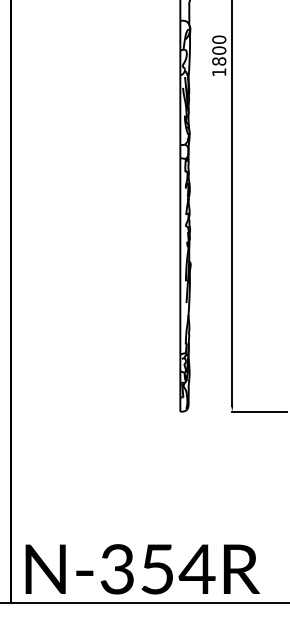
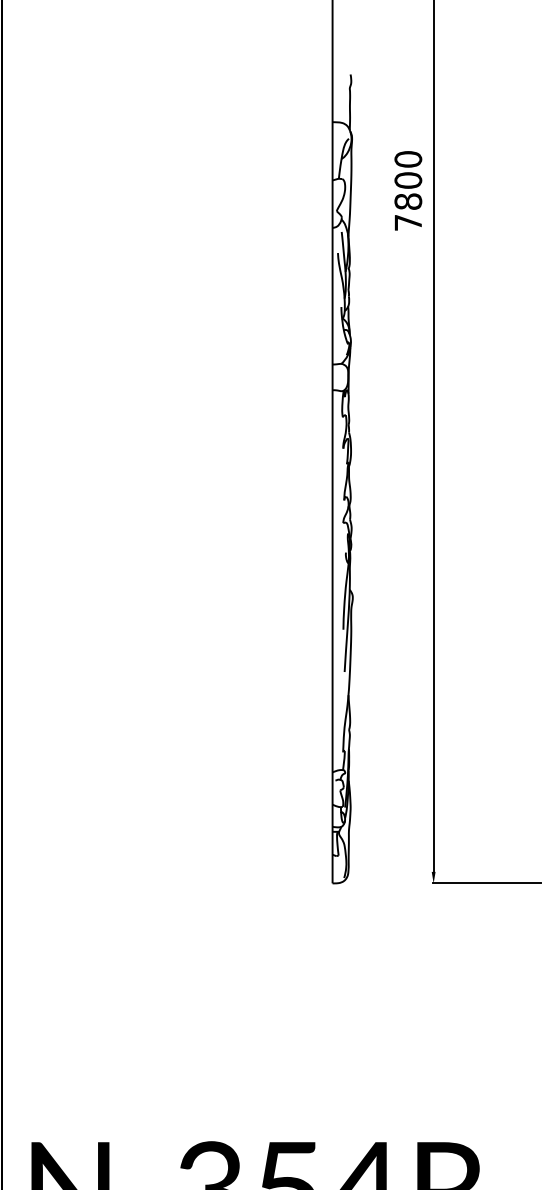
text: (219, 72) -> (408, 223), 1800 -> 7800

